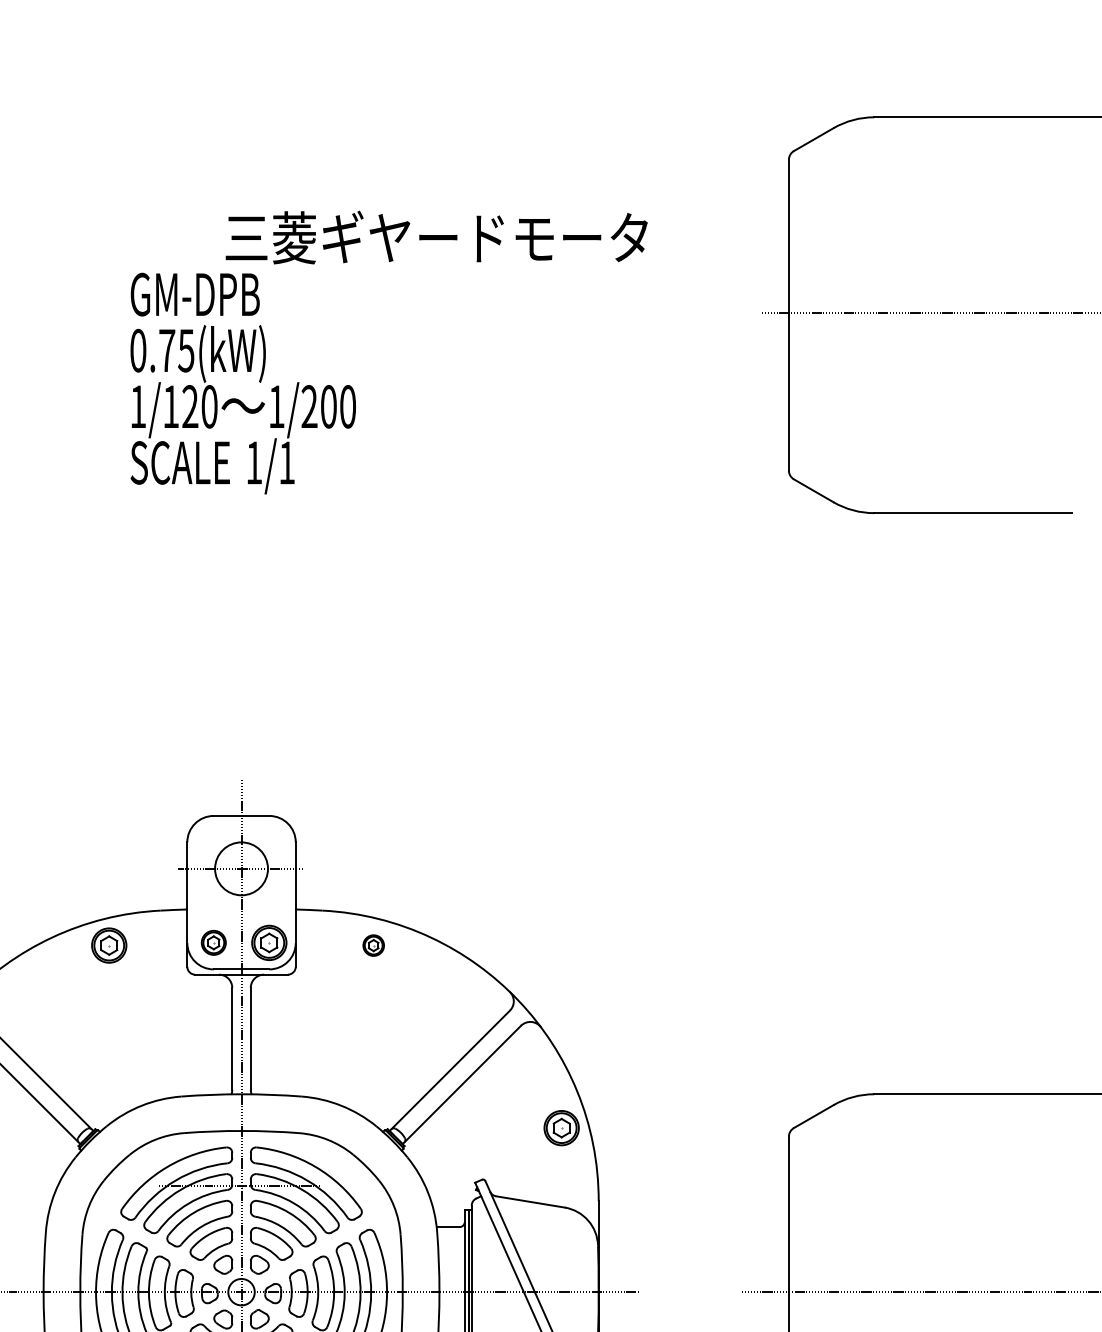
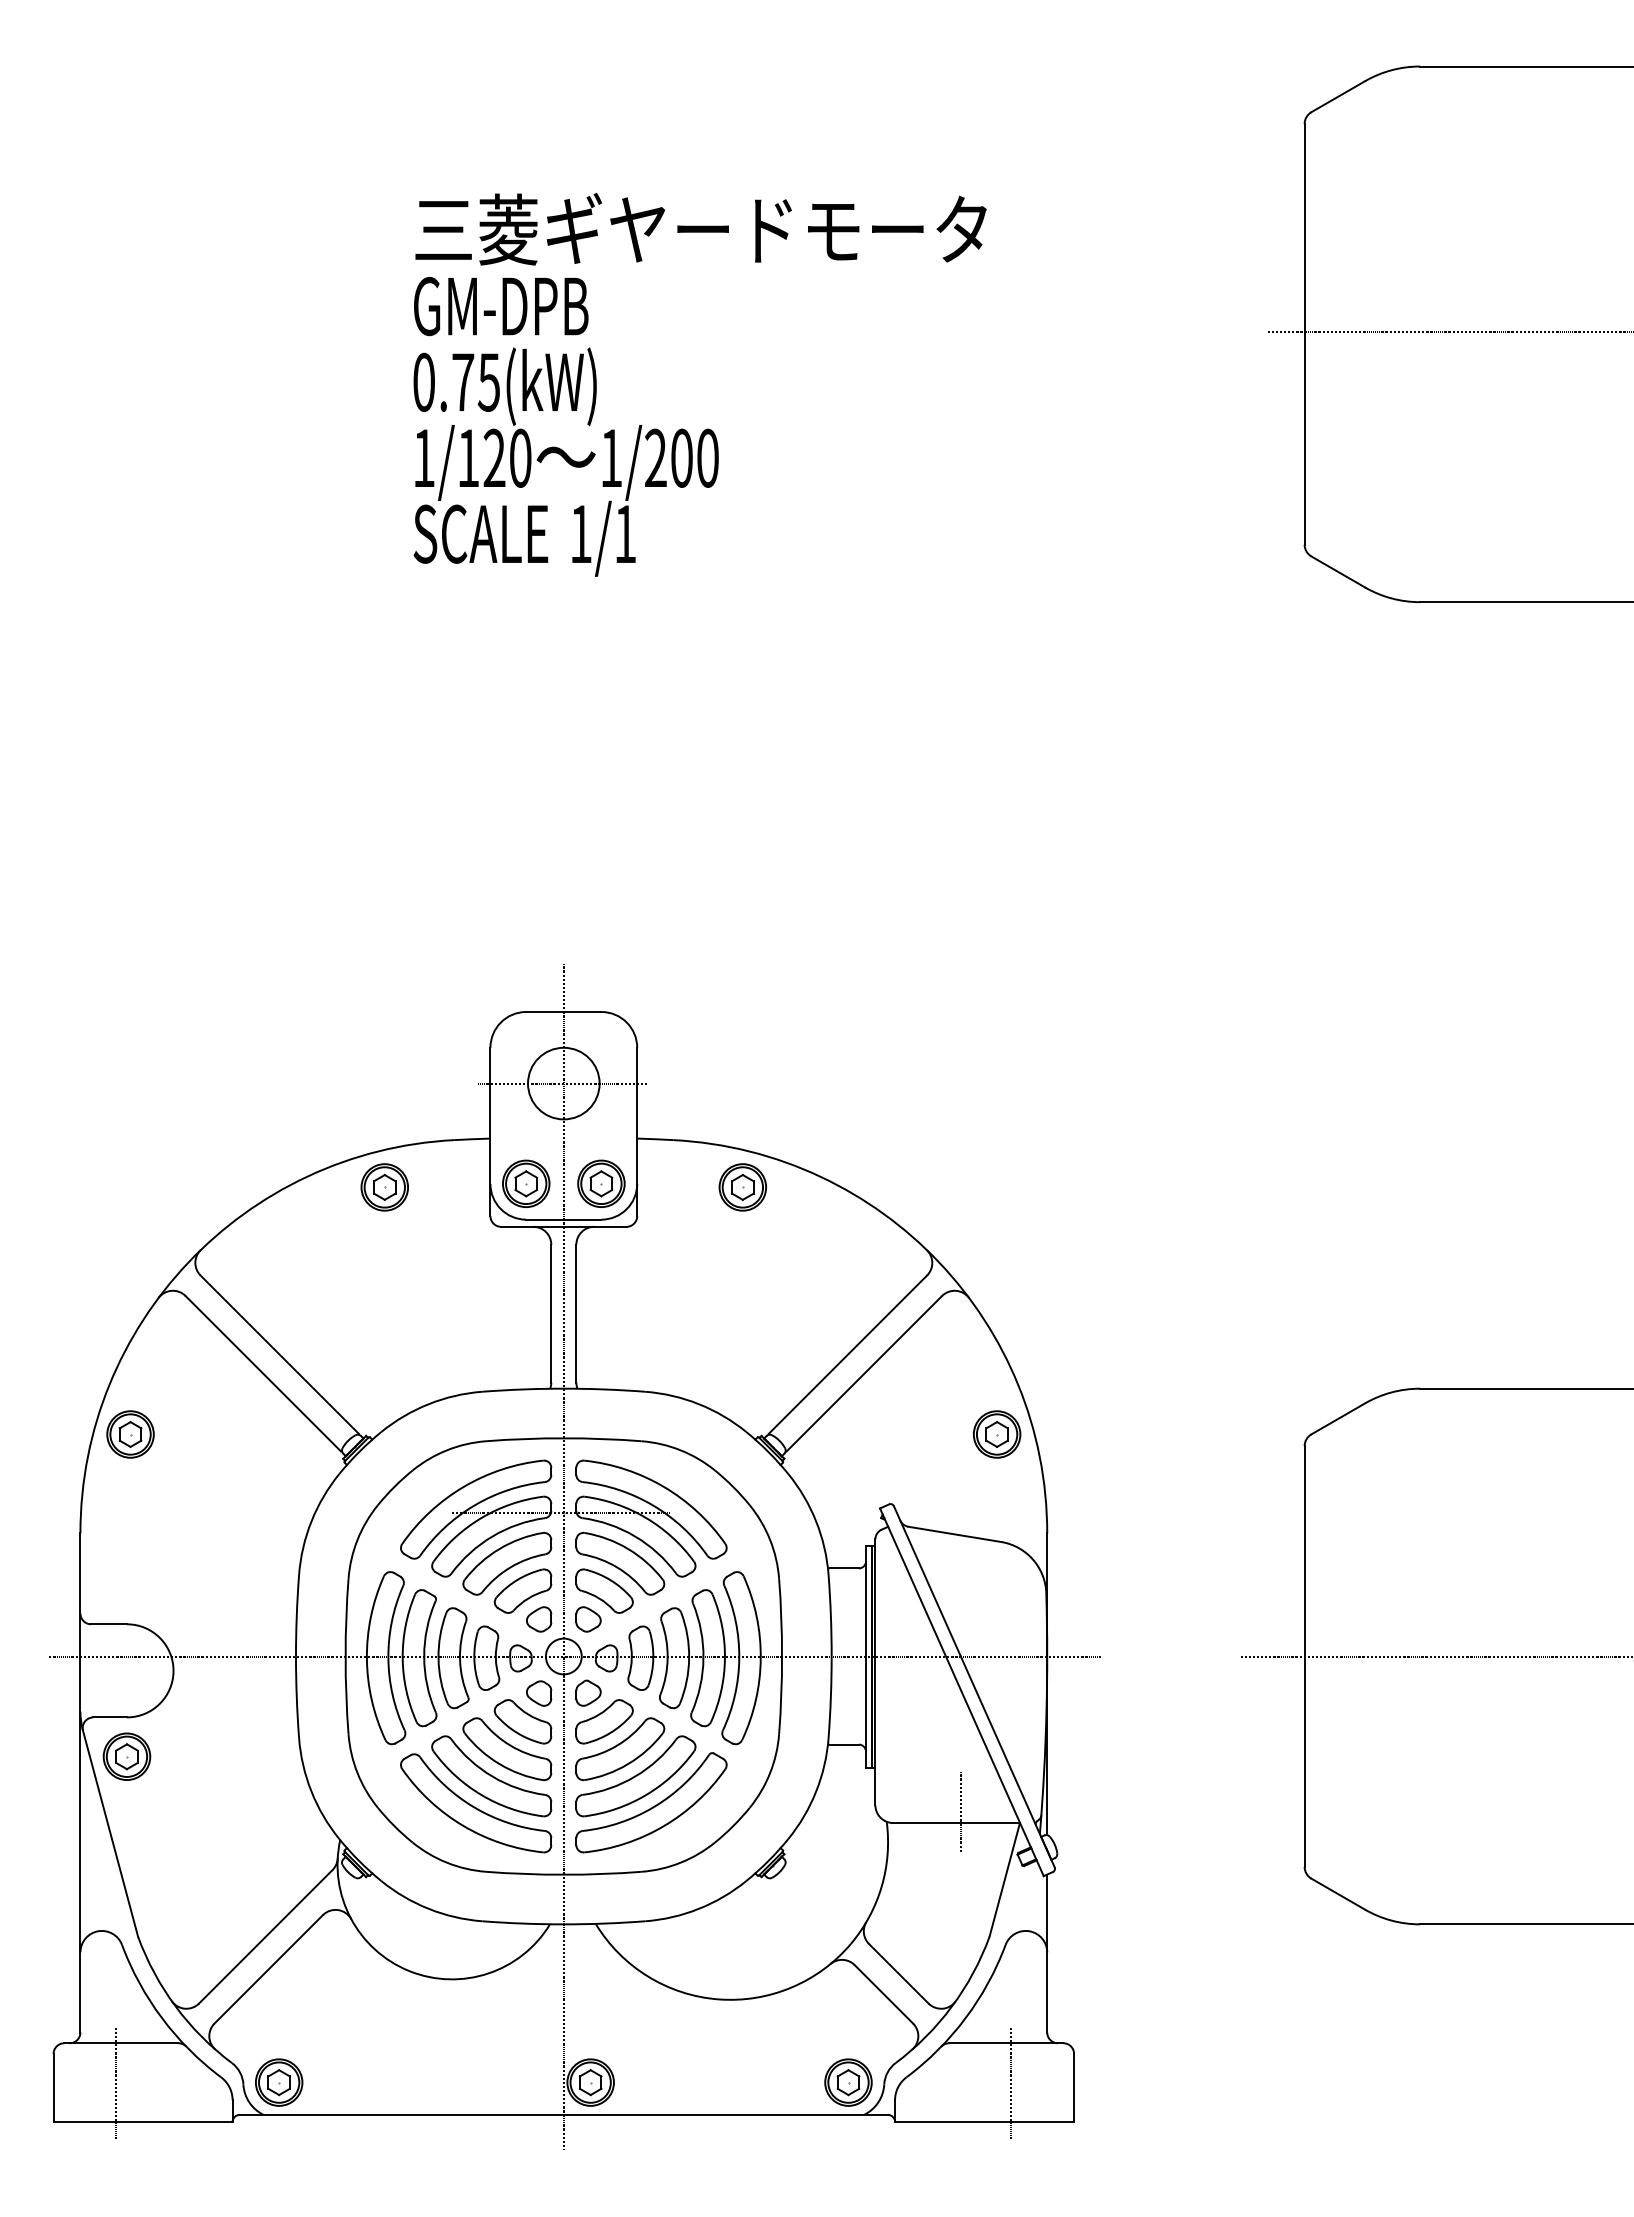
text: (436, 237) -> (700, 228), moved
part: (213, 942) -> (526, 1183), size x1.43
part: (373, 945) -> (742, 1187), size x1.67

